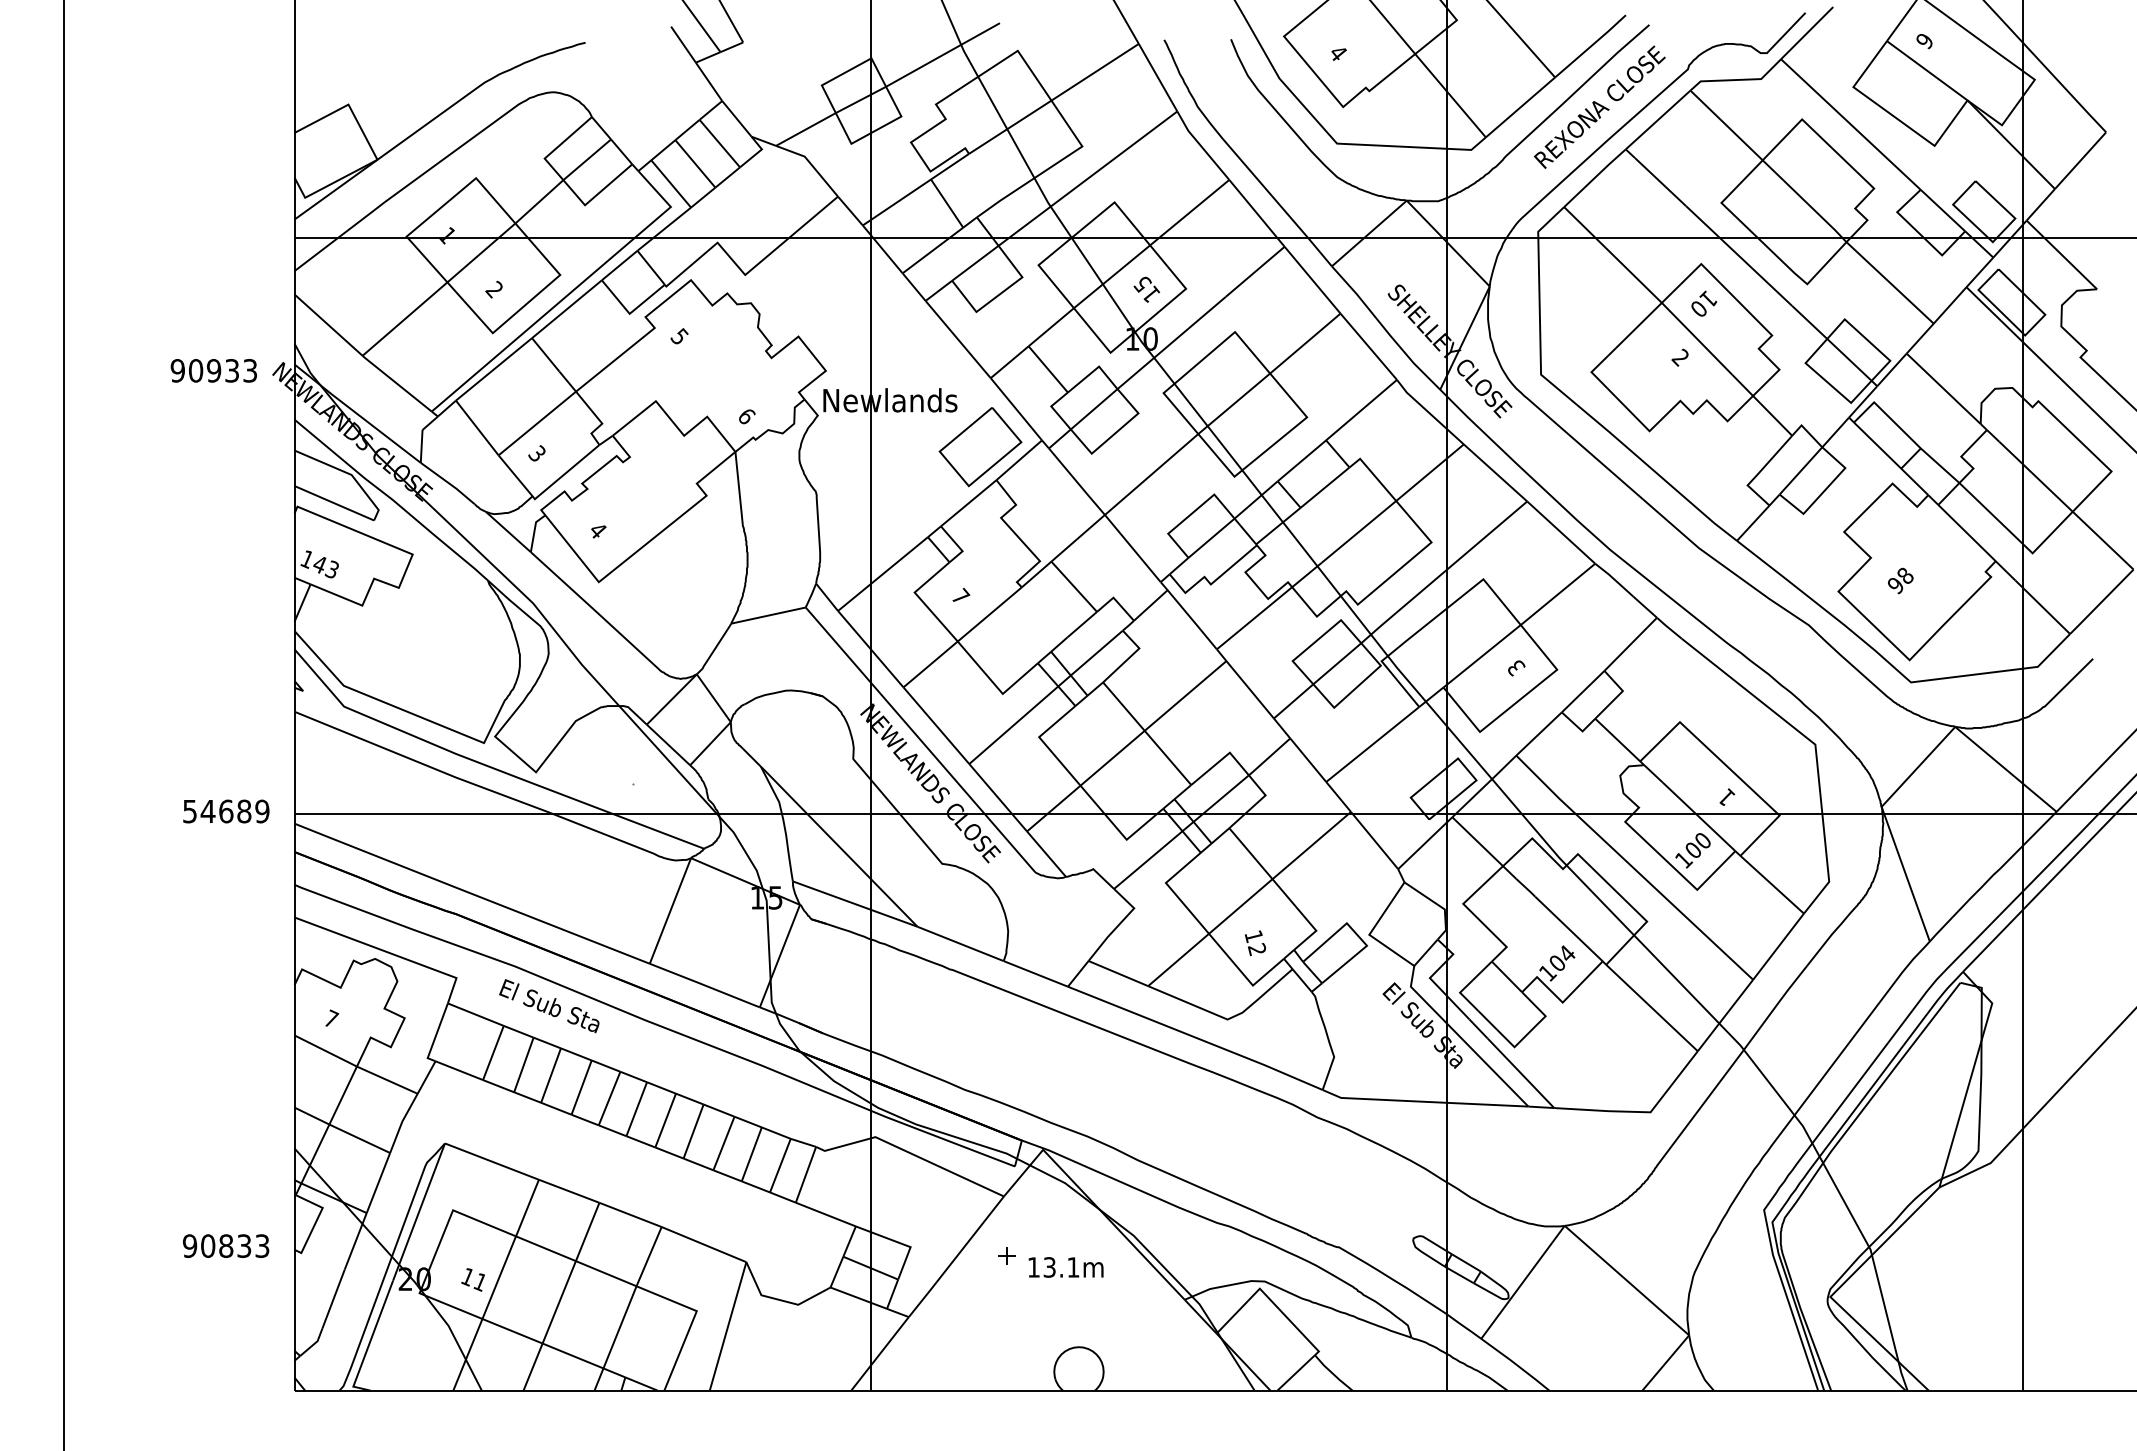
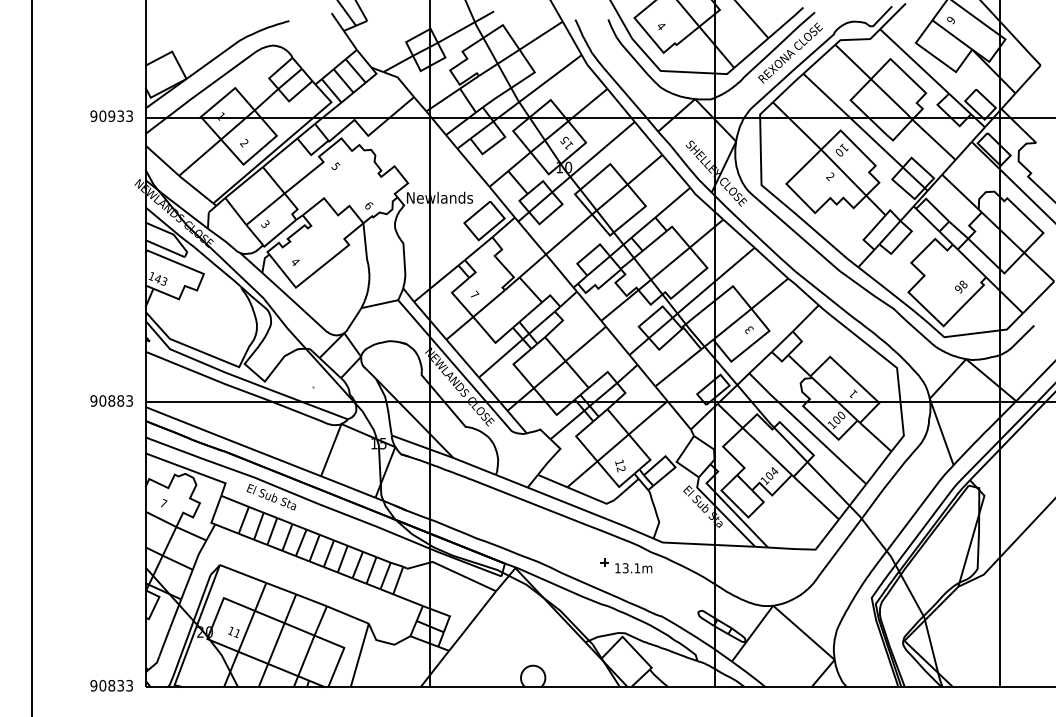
text: (213, 371) -> (111, 116), moved
text: (1901, 579) -> (961, 286), moved
text: (225, 810) -> (111, 400), 54689 -> 90883
text: (225, 1245) -> (111, 685), moved
part: (1051, 1261) -> (626, 565), moved

